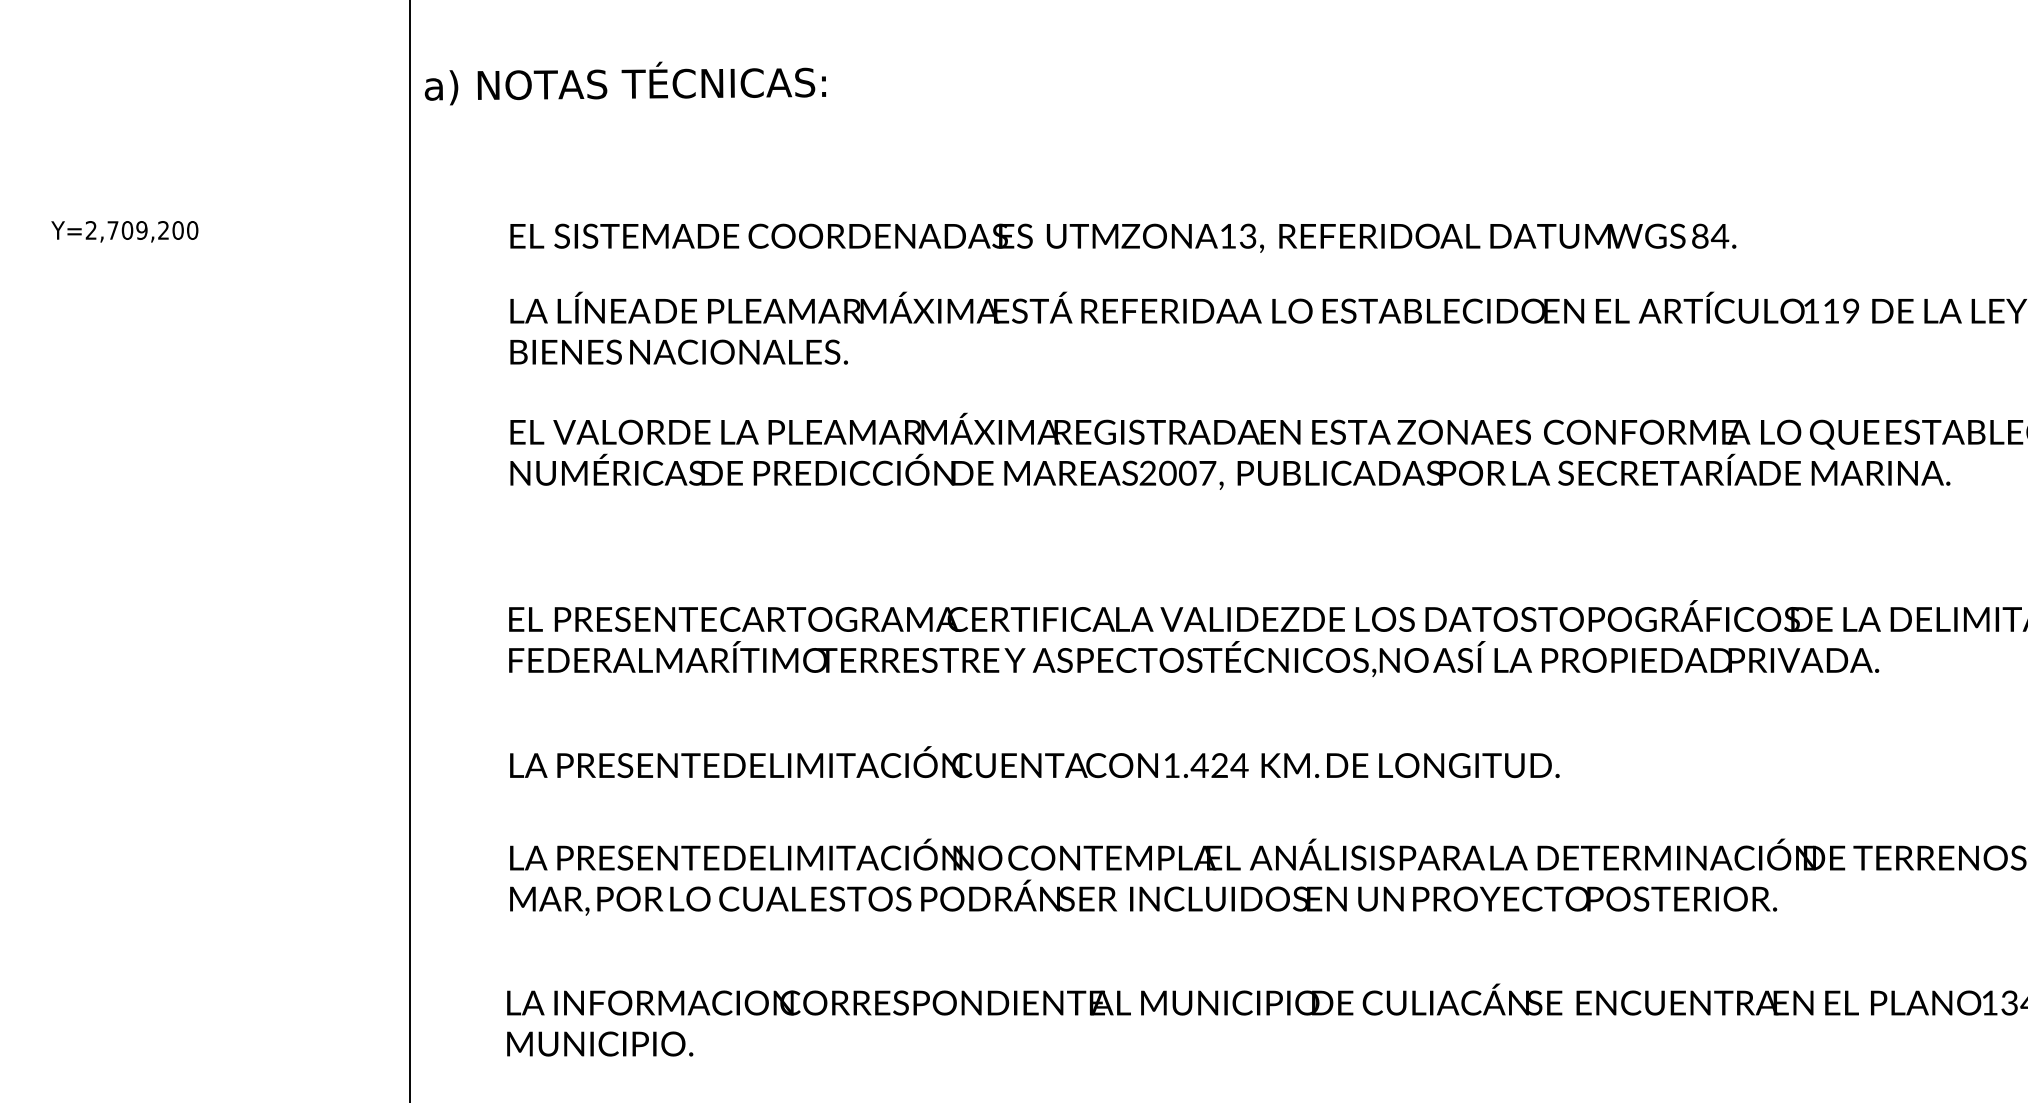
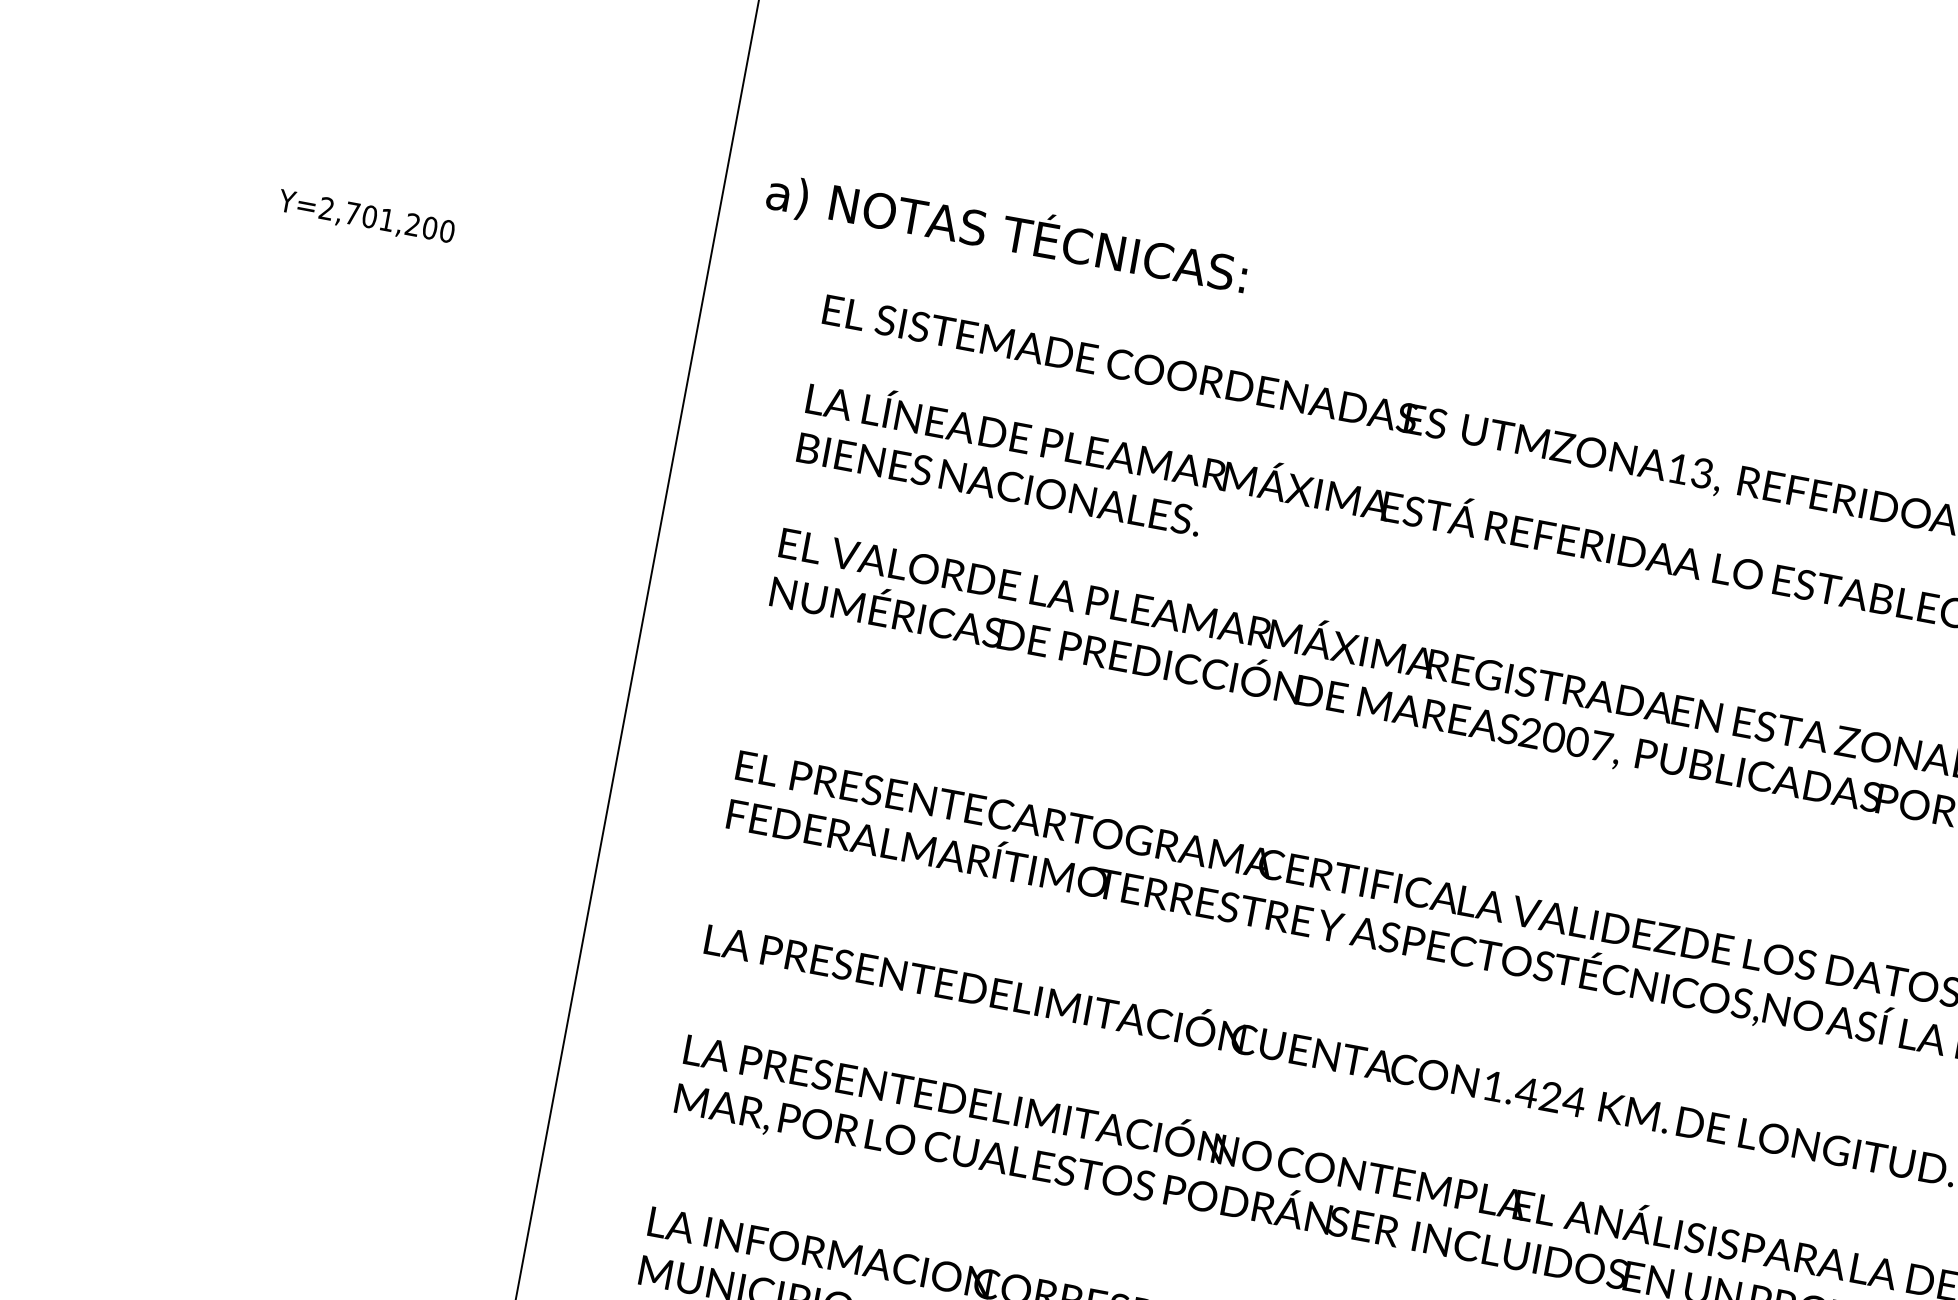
text: (624, 83) -> (1006, 232), moved
text: (141, 230) -> (386, 219), Y=2,709,200 -> Y=2,701,200

